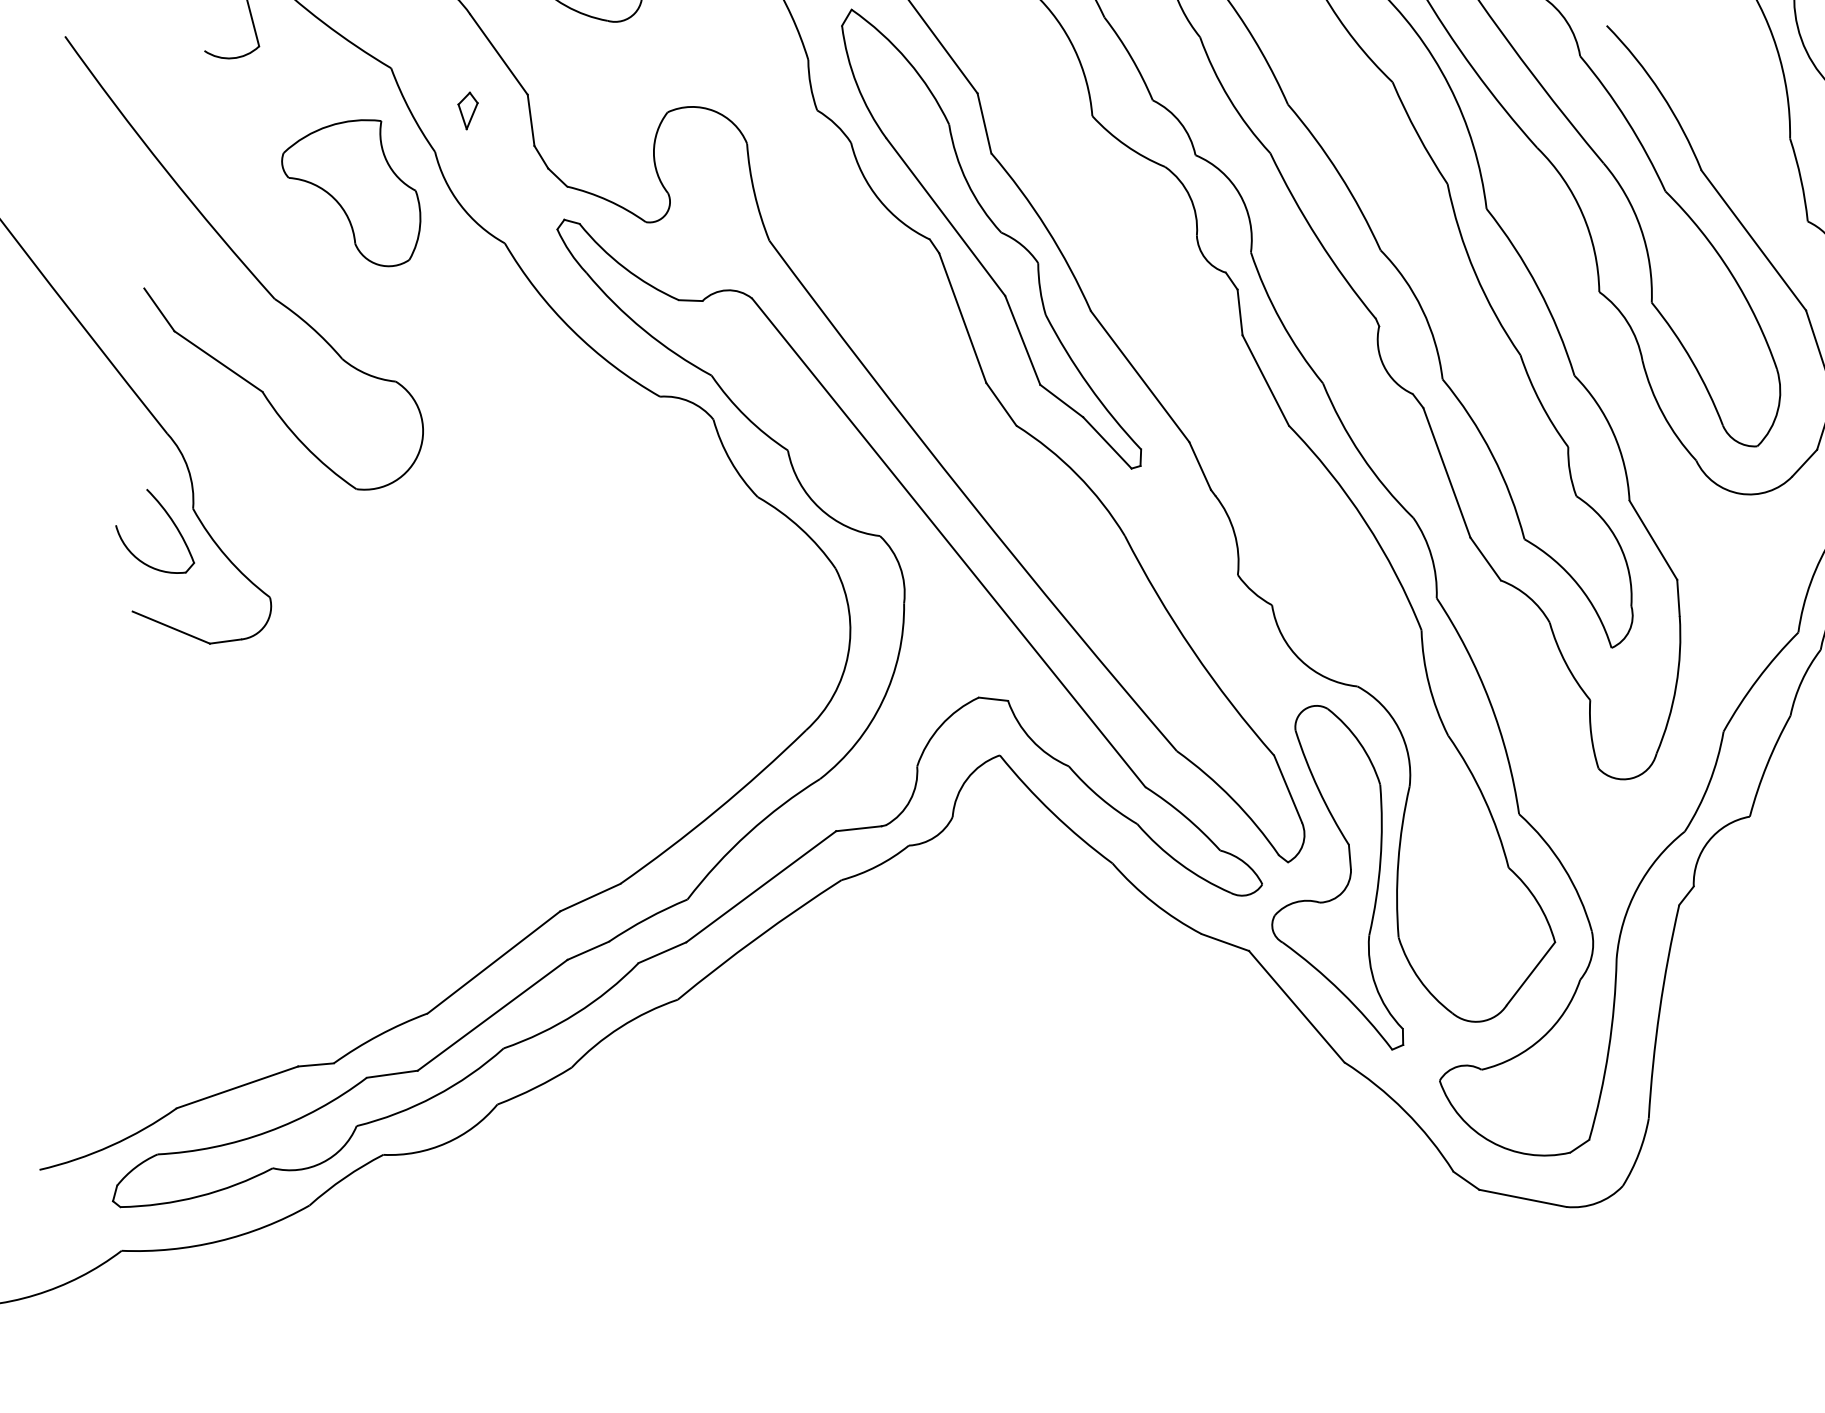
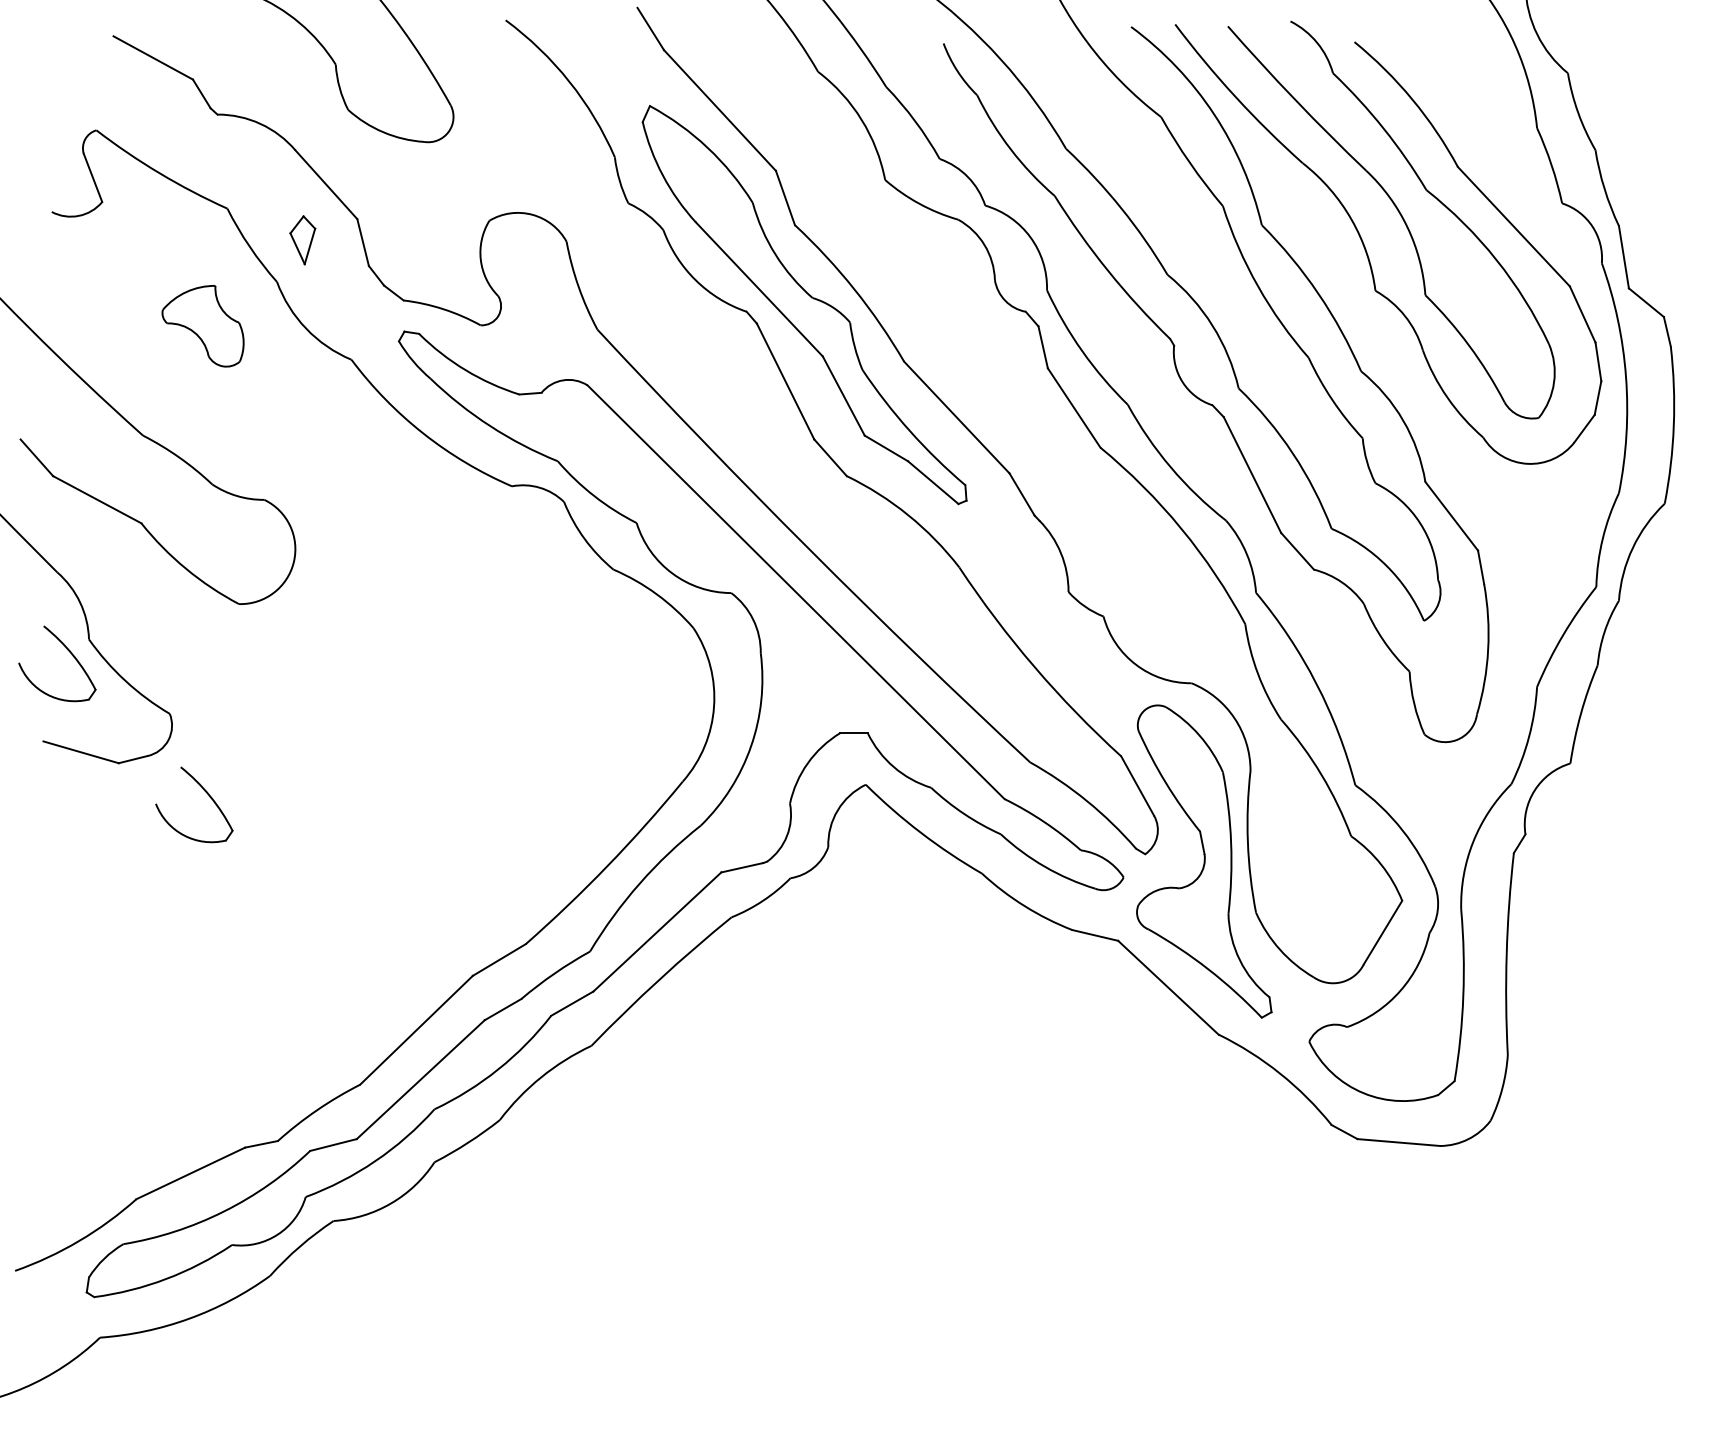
part: (467, 110) -> (302, 240), size x1.4
part: (350, 190) -> (202, 326), size x0.6
part: (298, 685) -> (205, 792), added

